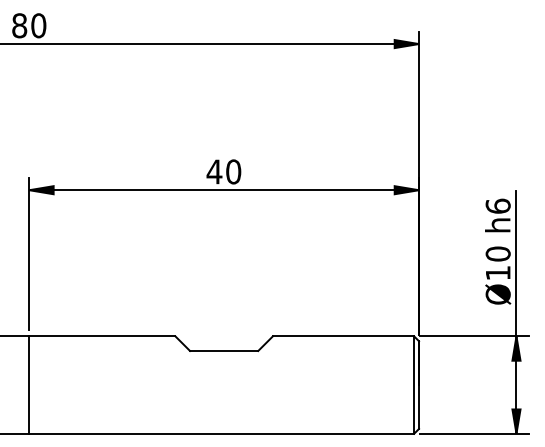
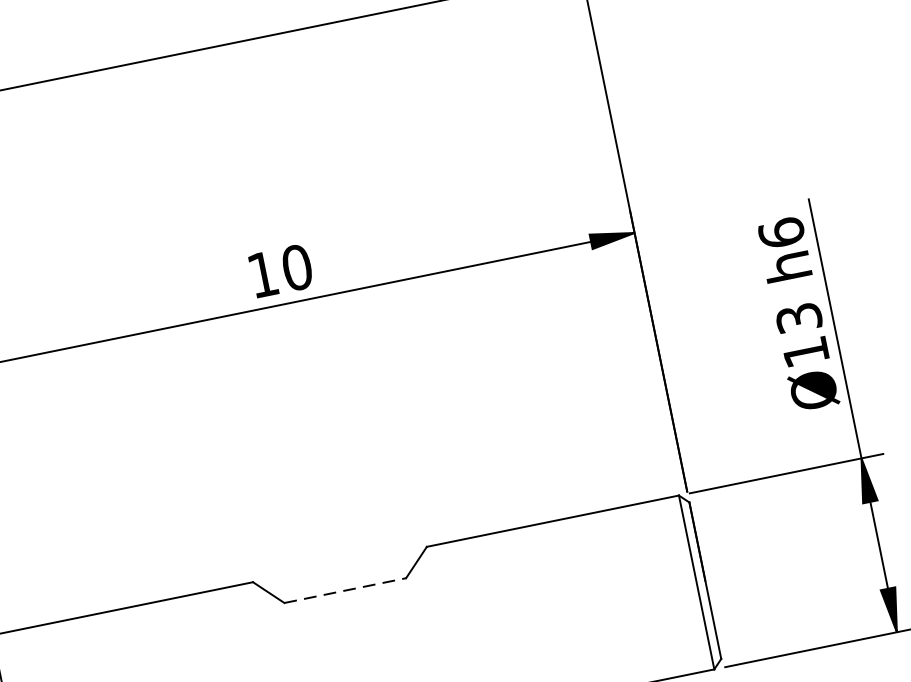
text: (214, 171) -> (262, 273), 40 -> 10
text: (497, 253) -> (797, 317), Ø10 -> Ø13
line: (224, 350) -> (345, 589), solid -> dashed

